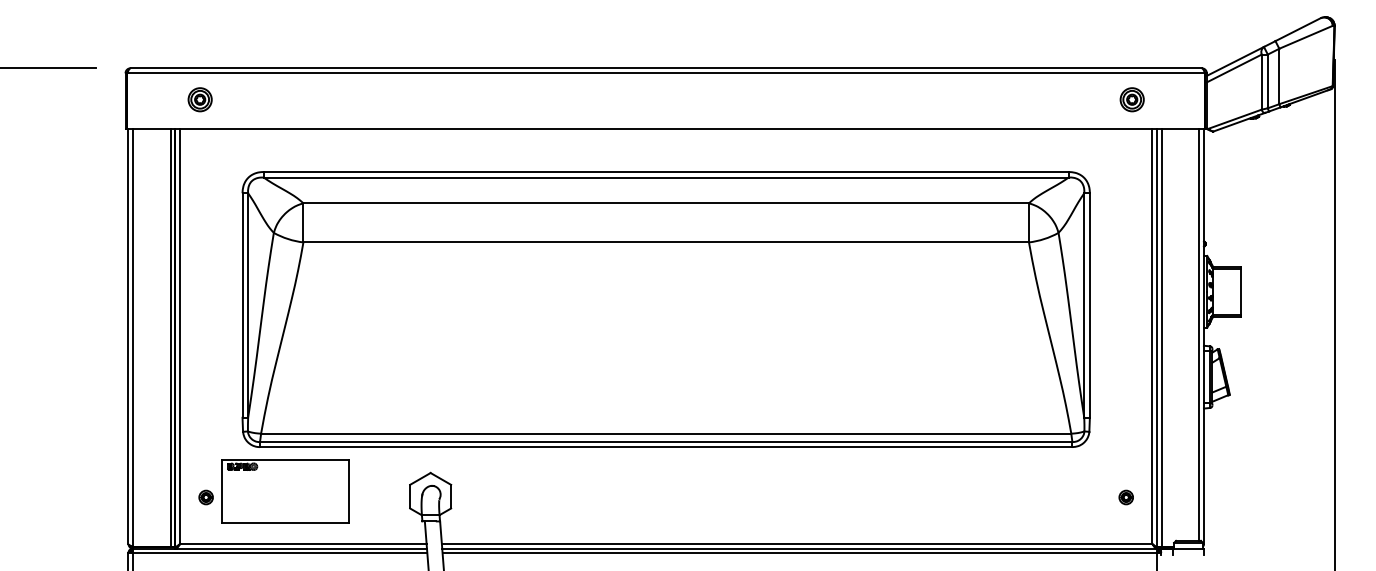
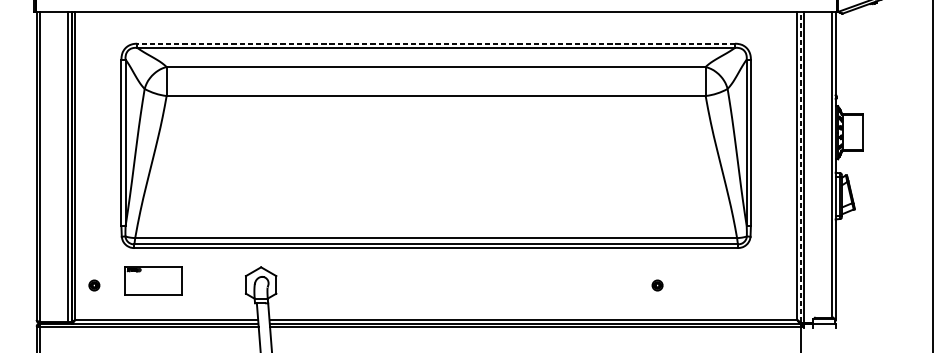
line: (665, 172) -> (435, 44), solid -> dashed
line: (1156, 337) -> (800, 166), solid -> dashed
part: (285, 491) -> (153, 281), size x0.6
part: (1125, 497) -> (657, 285), moved

